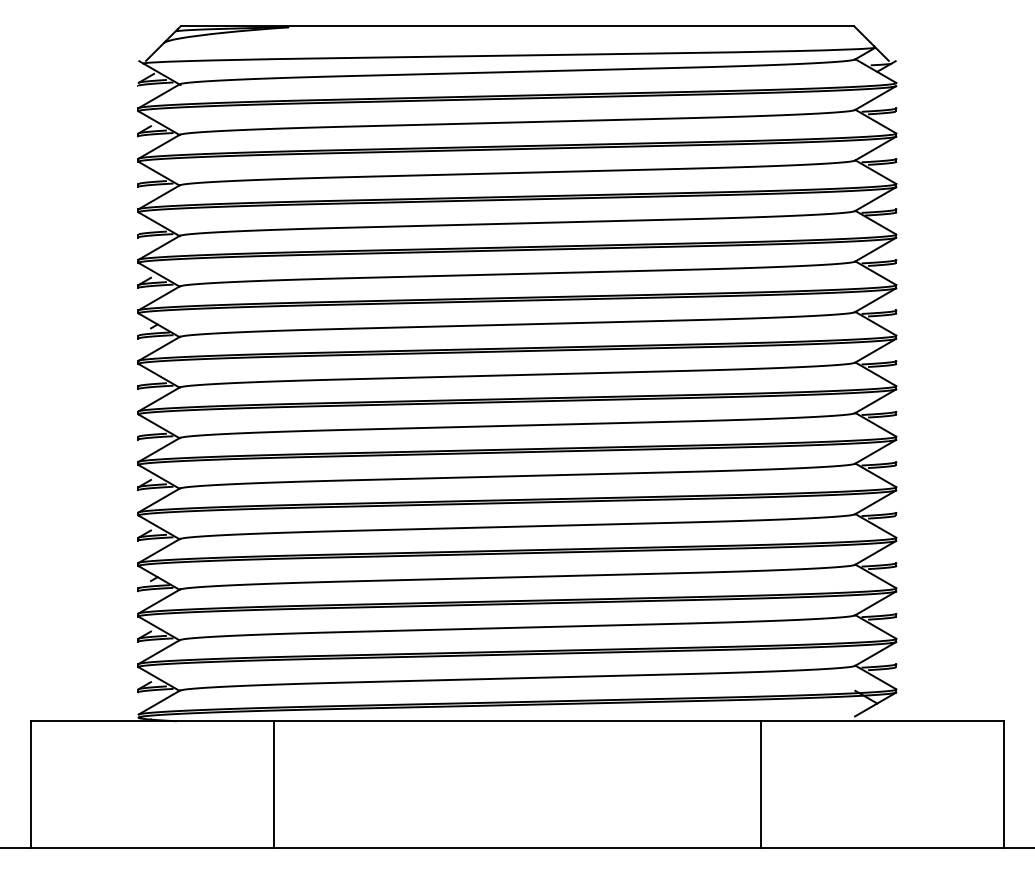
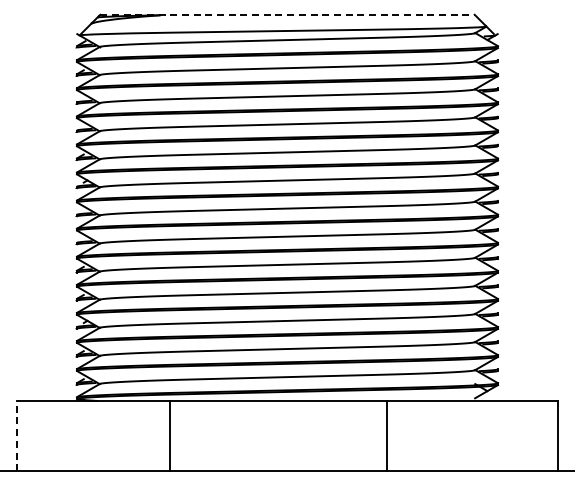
line: (517, 25) -> (287, 14), solid -> dashed
line: (31, 783) -> (17, 435), solid -> dashed
line: (274, 783) -> (170, 435), moved
line: (760, 783) -> (386, 435), moved

